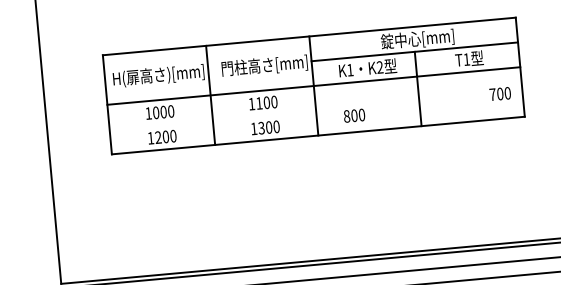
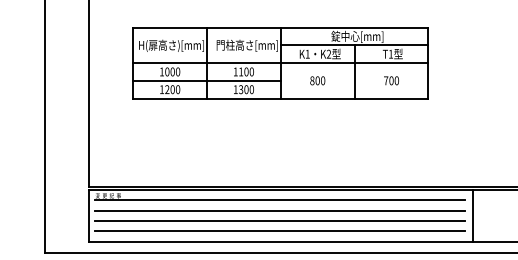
text: (500, 93) -> (391, 80), moved
text: (354, 115) -> (317, 80), moved
line: (212, 119) -> (206, 80), added

